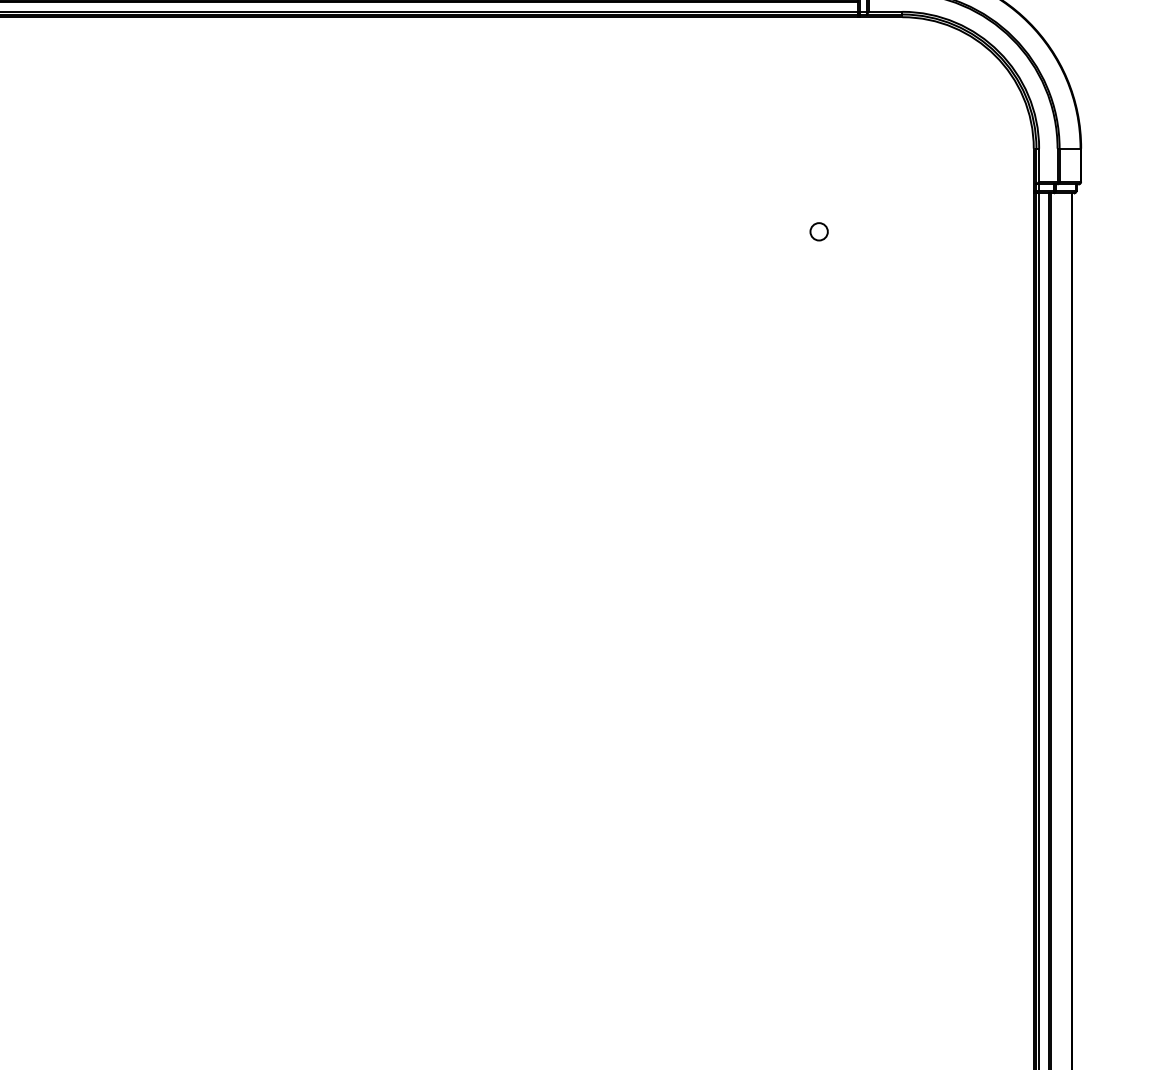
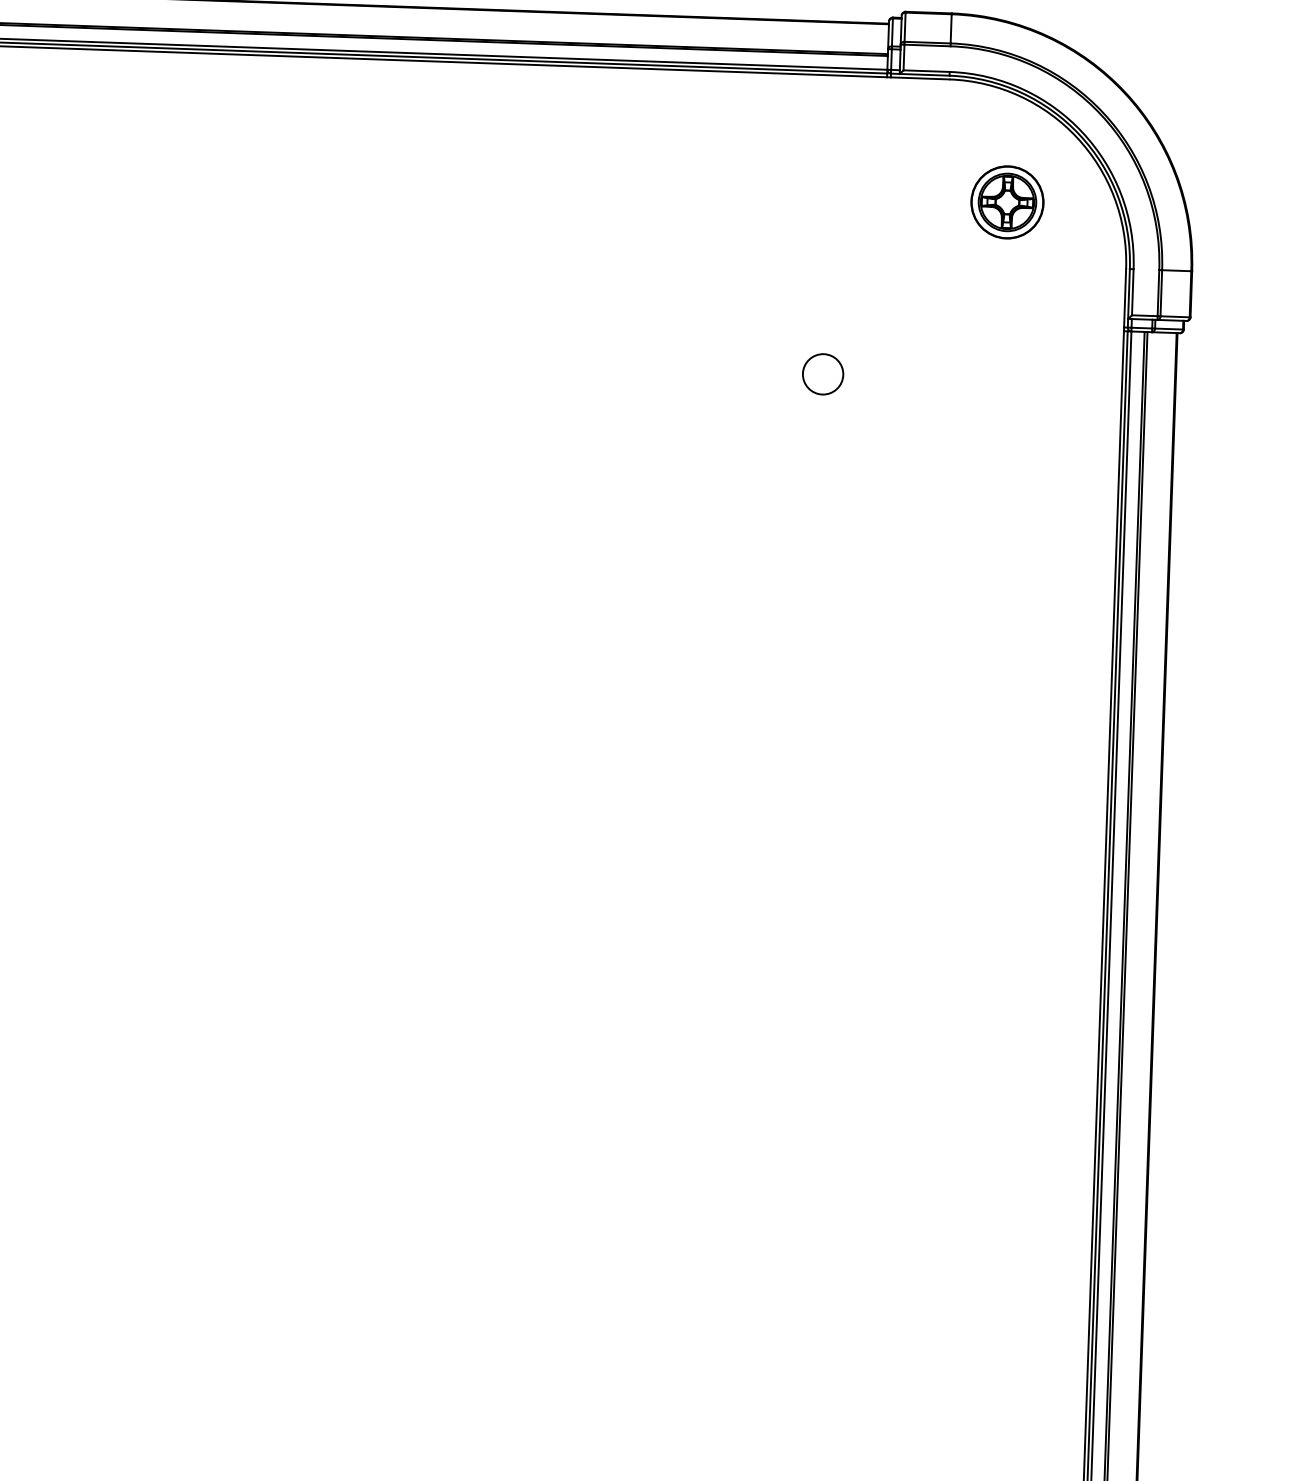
part: (946, 103) -> (1006, 201), added
circle: (818, 231) -> (822, 373), size x1.67

